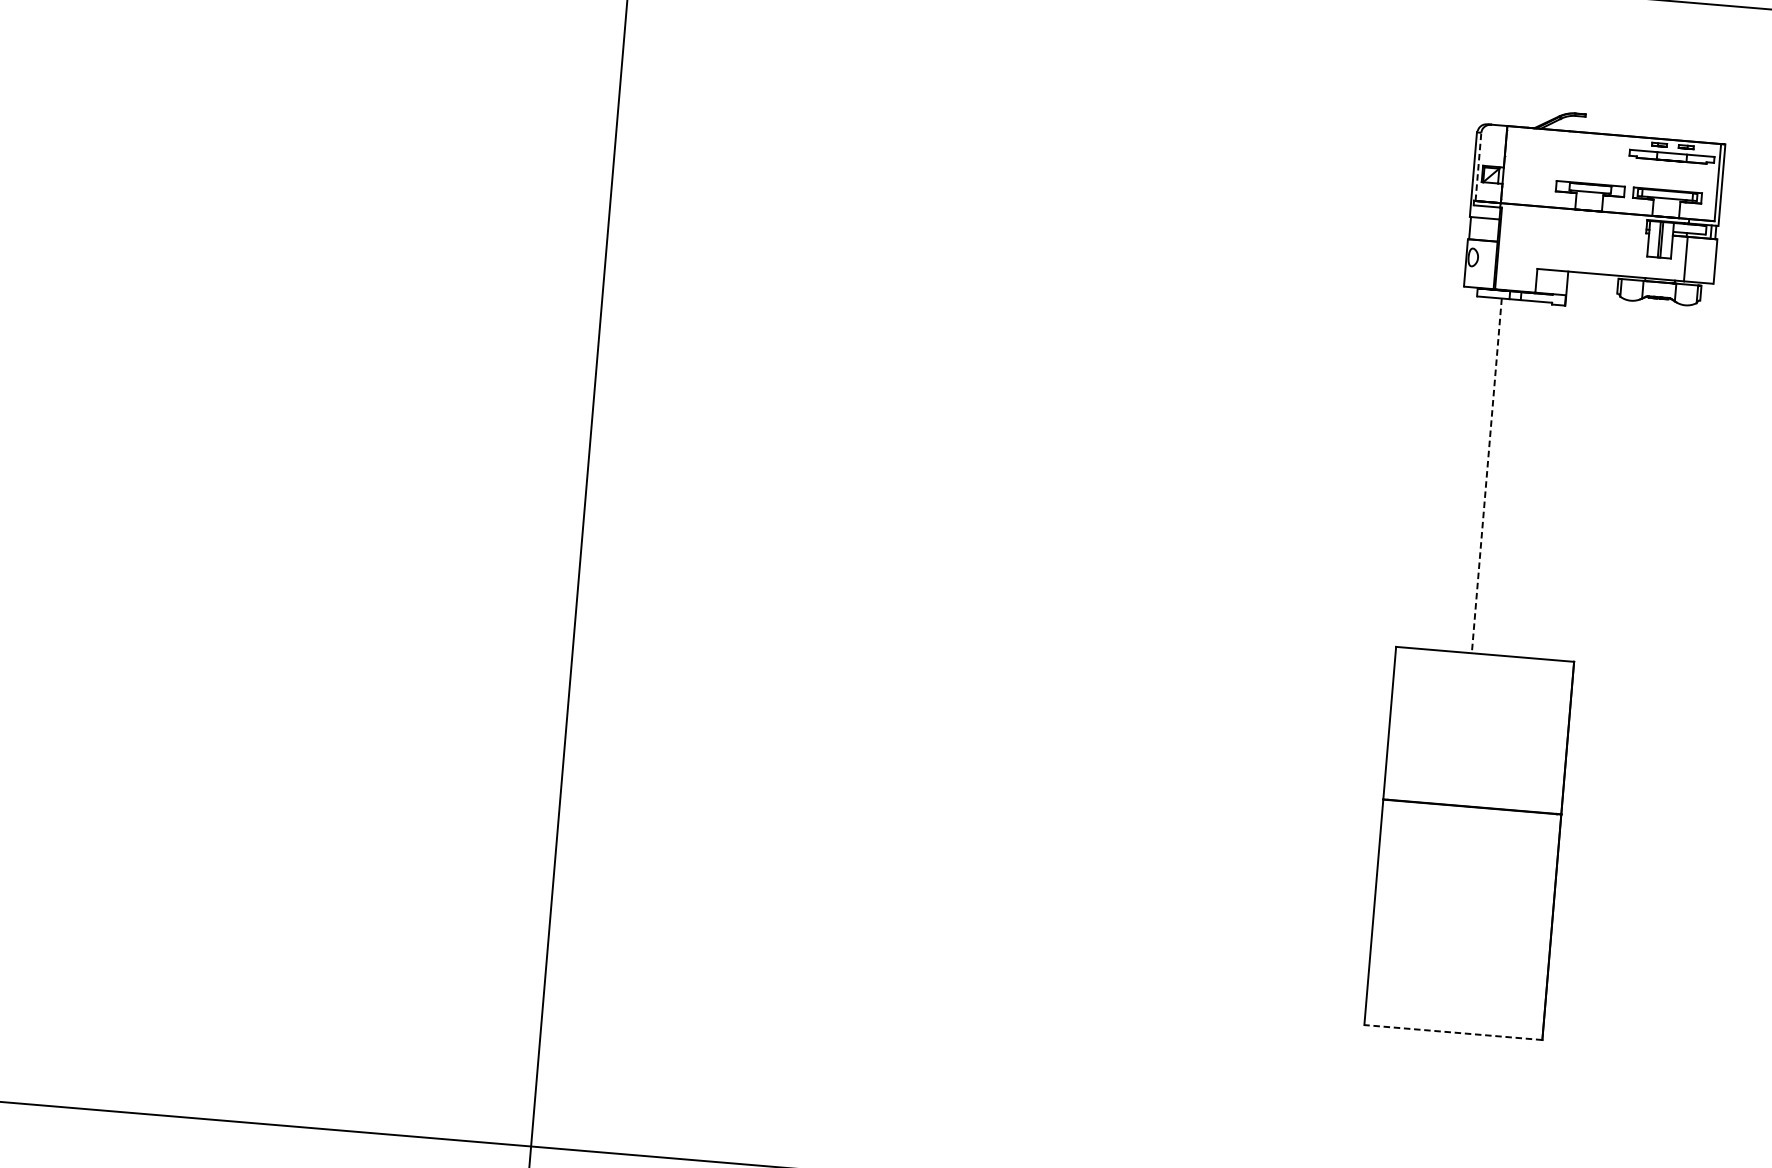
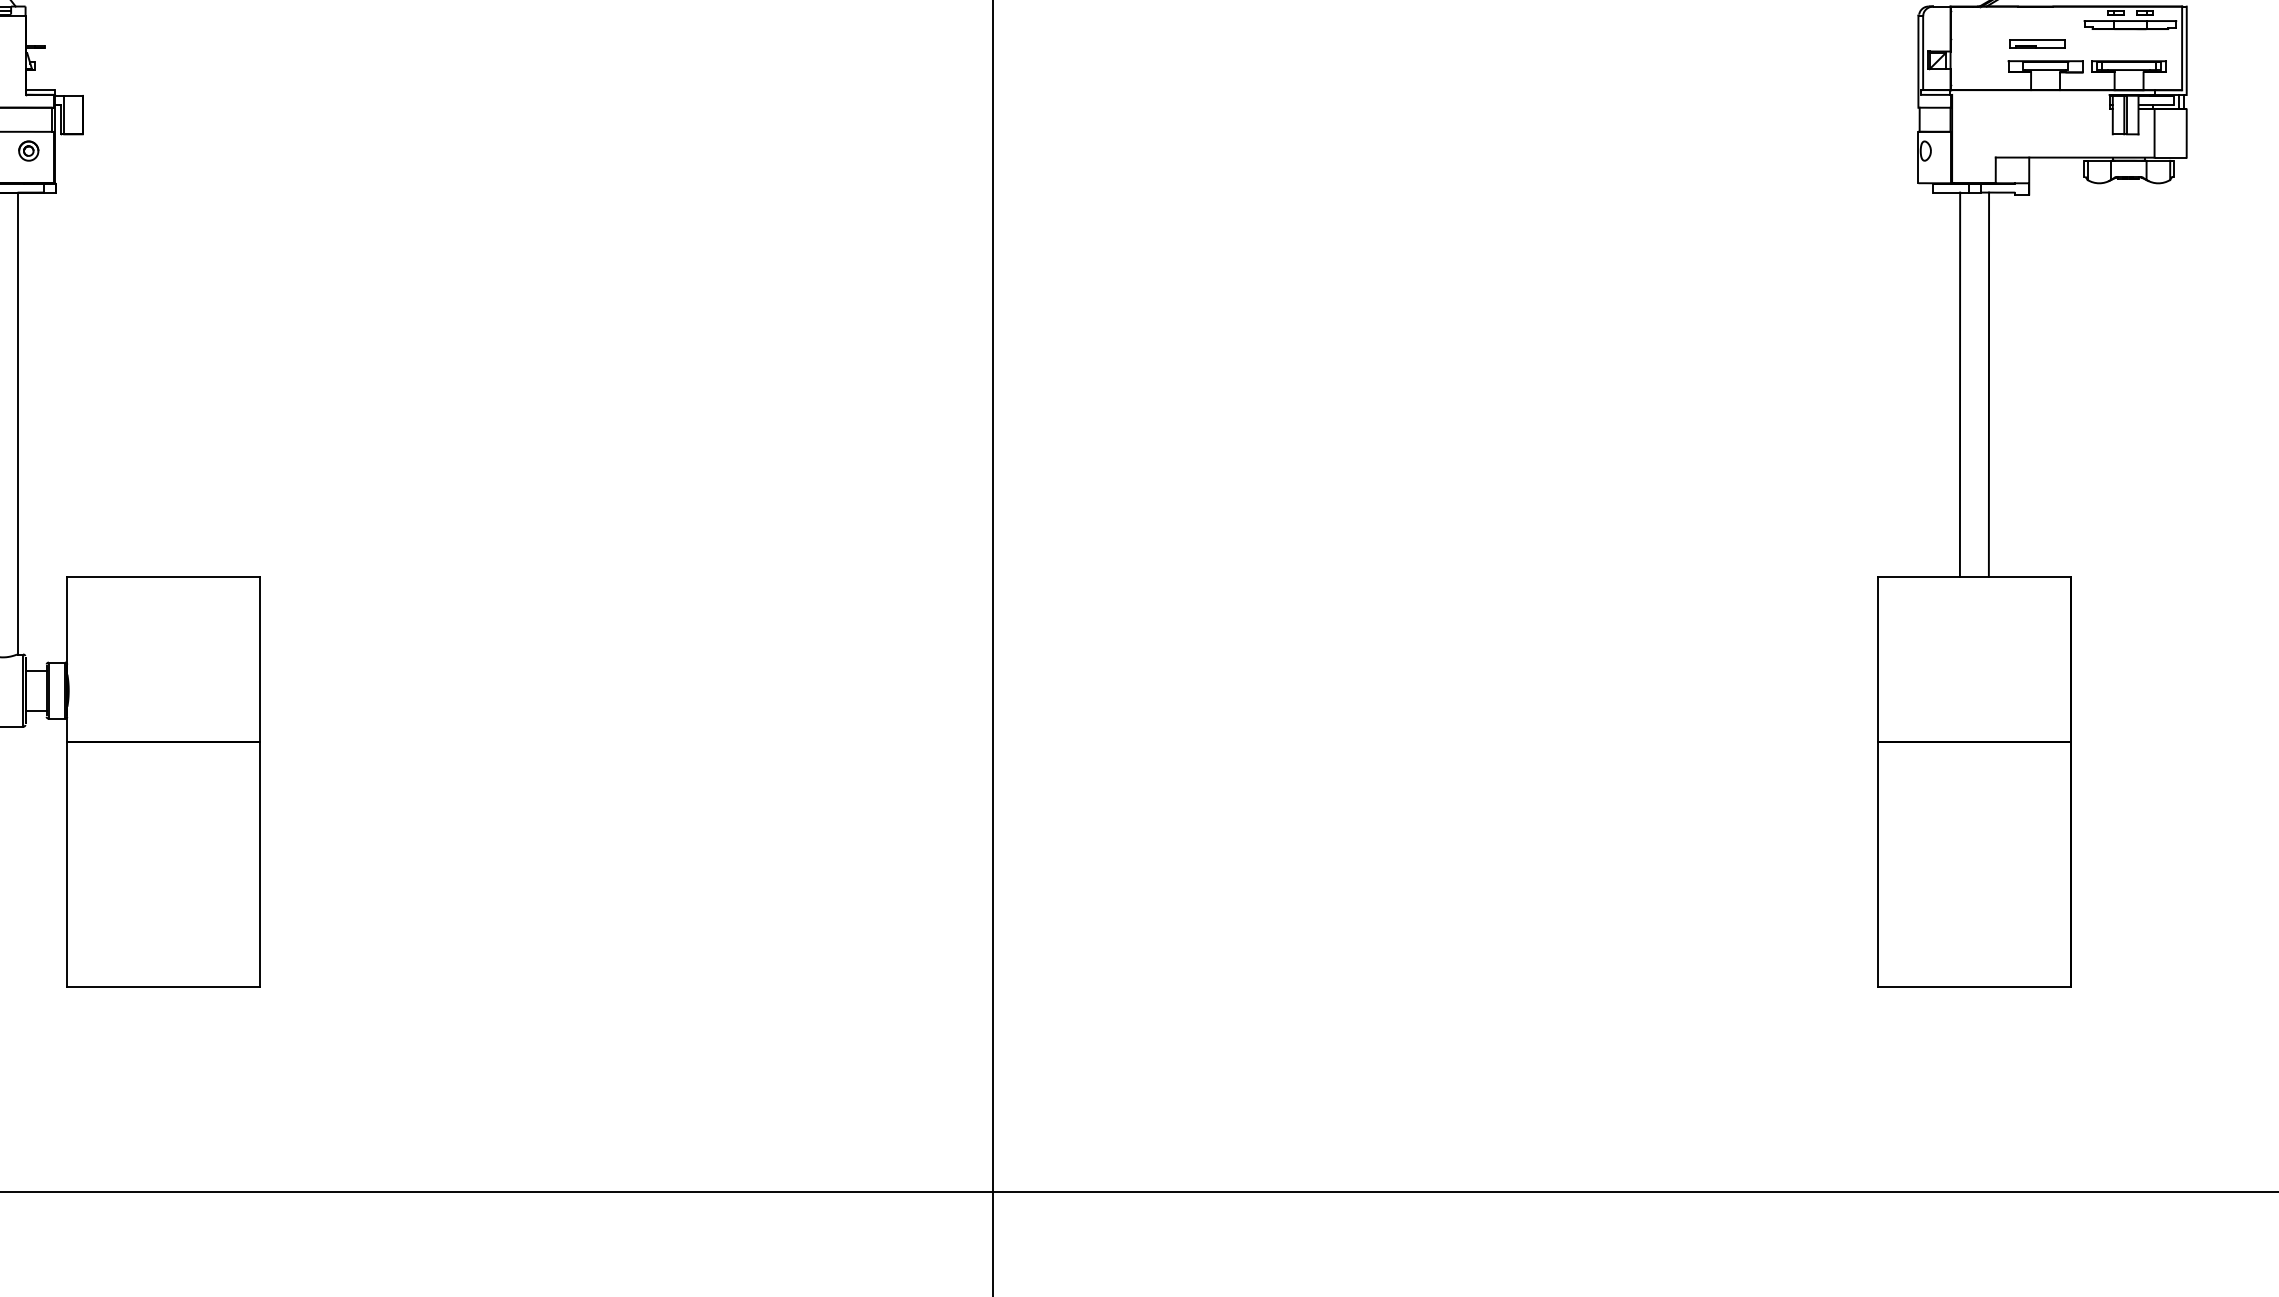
part: (1584, 166) -> (2037, 43), added
line: (1478, 167) -> (1923, 53), dashed -> solid
line: (1487, 476) -> (1960, 385), dashed -> solid
line: (1513, 477) -> (1988, 384), added
line: (1452, 1032) -> (1973, 986), dashed -> solid

